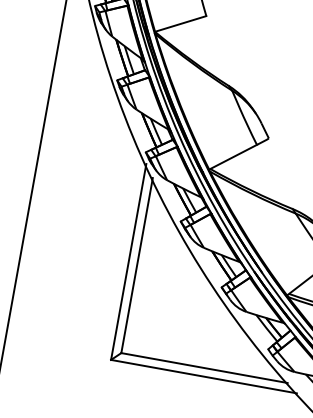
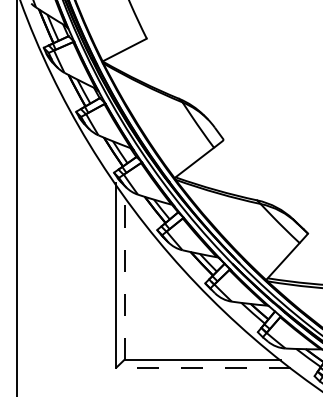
line: (137, 264) -> (124, 276), solid -> dashed
line: (203, 376) -> (203, 367), solid -> dashed

